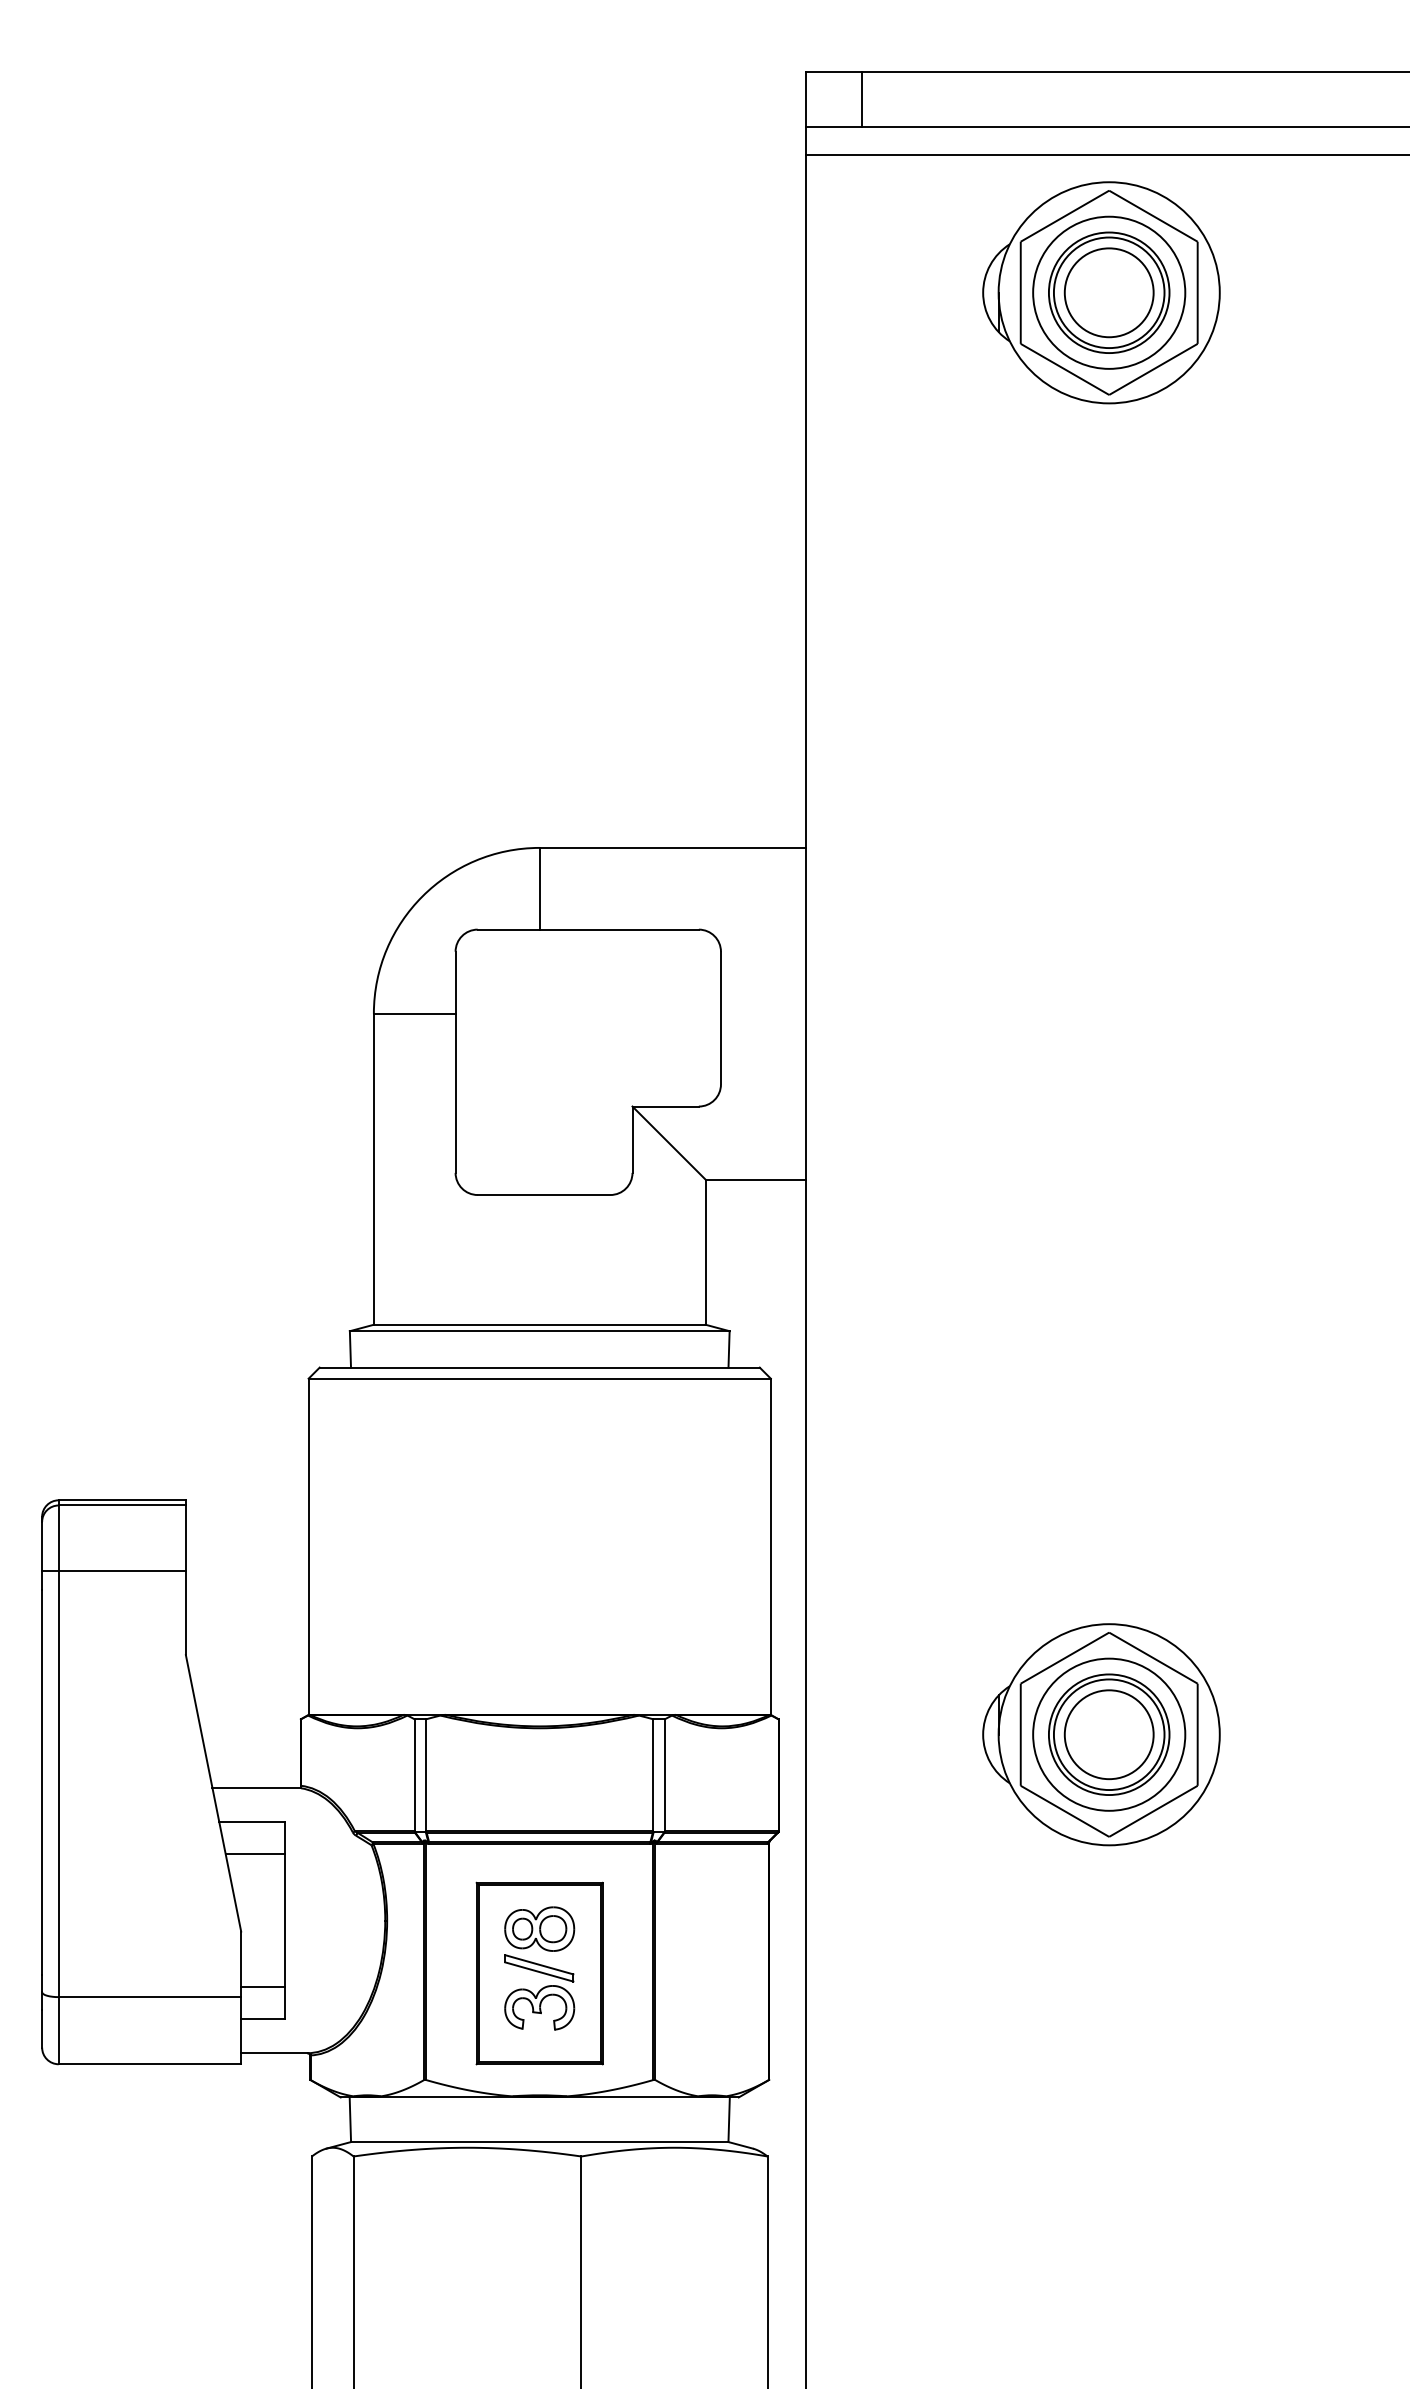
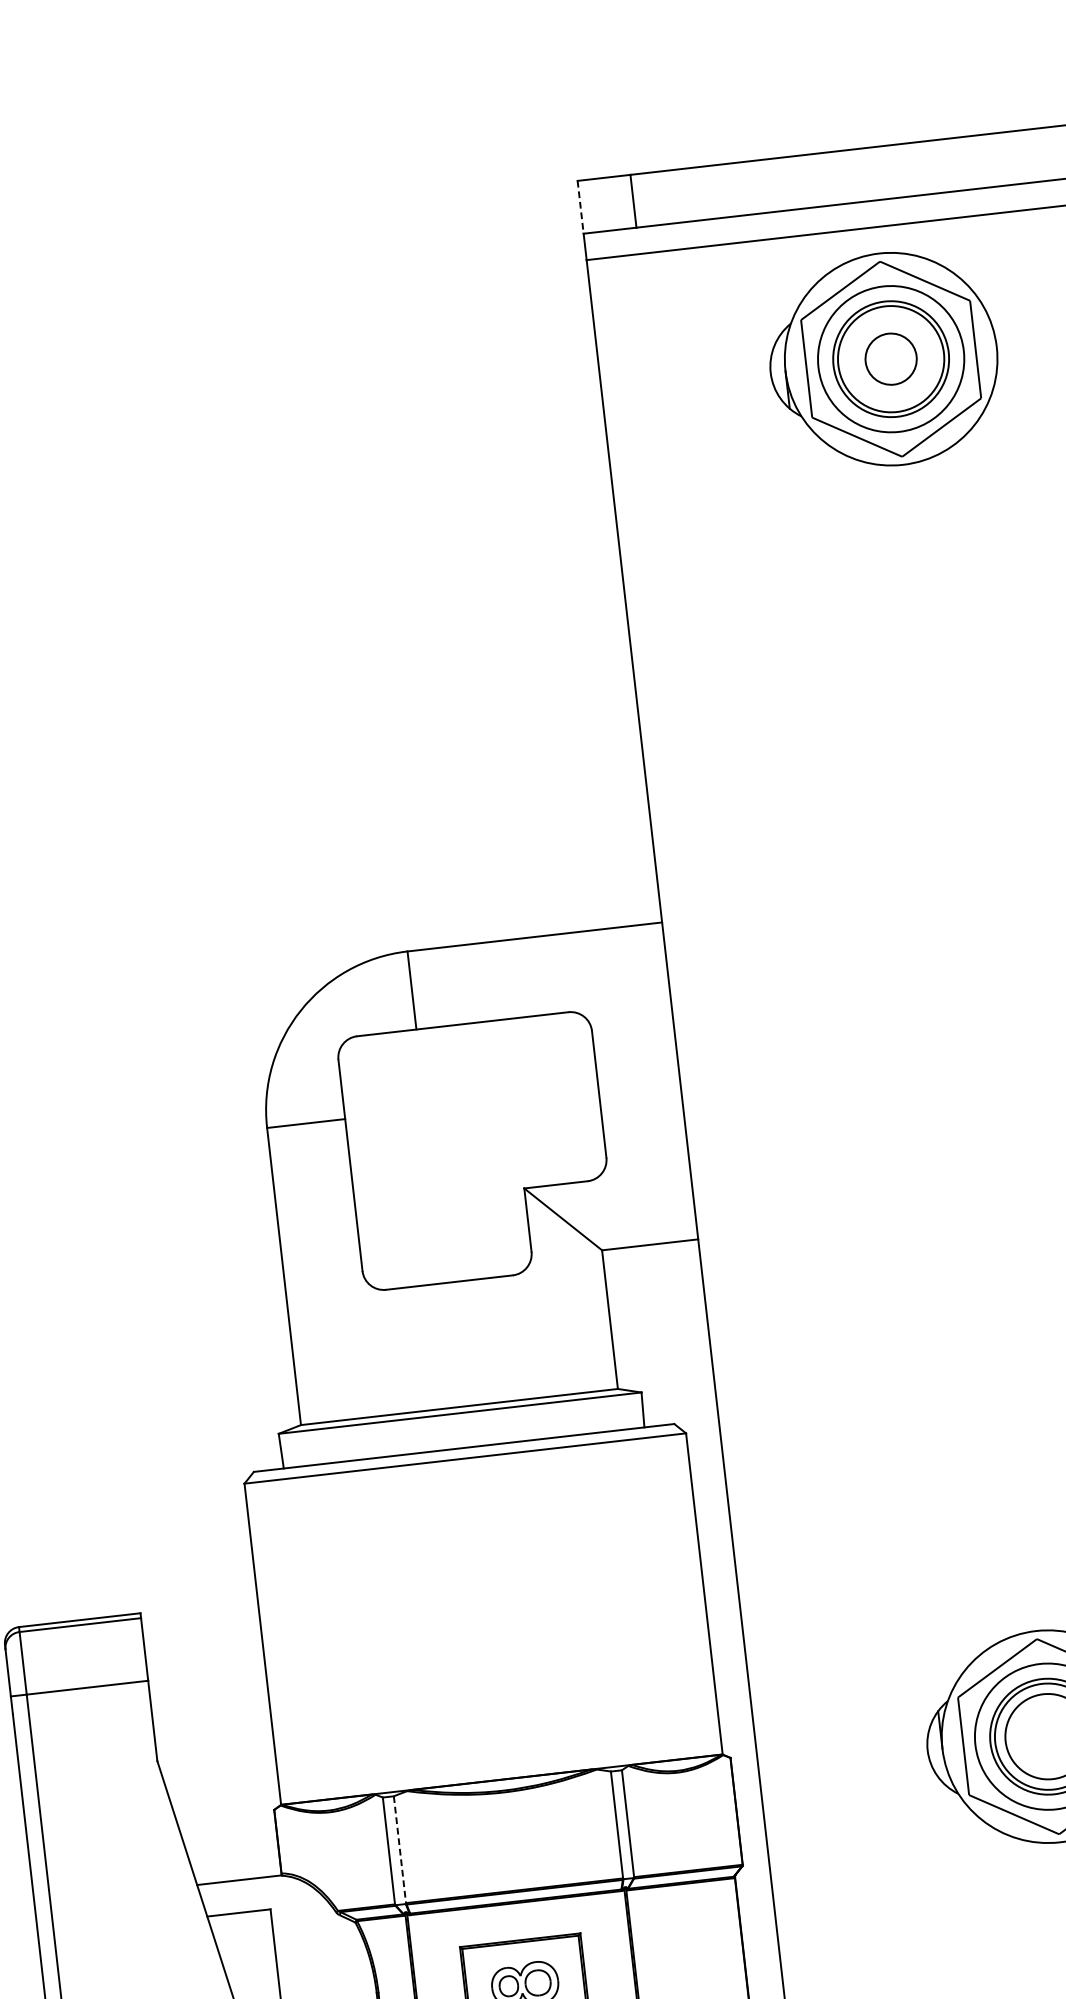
line: (806, 99) -> (580, 207), solid -> dashed
circle: (1108, 292) -> (890, 358), size x0.6
line: (426, 1775) -> (400, 1849), solid -> dashed
line: (255, 1854) -> (245, 1944), removed

